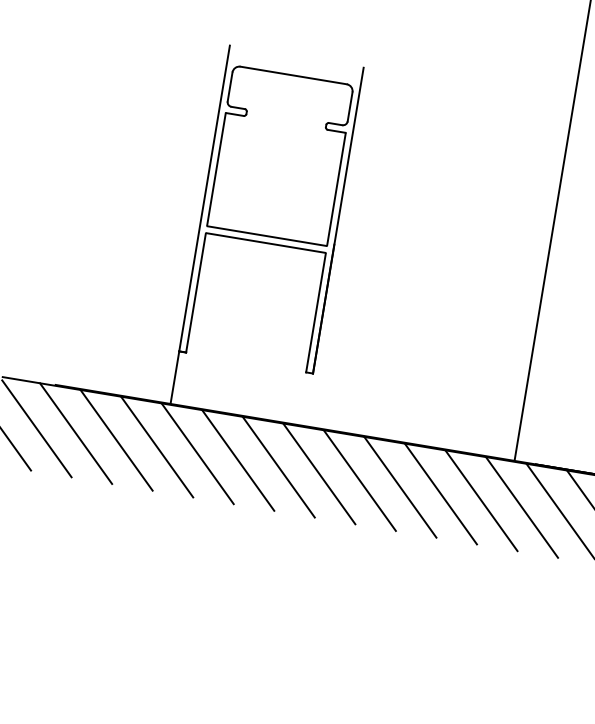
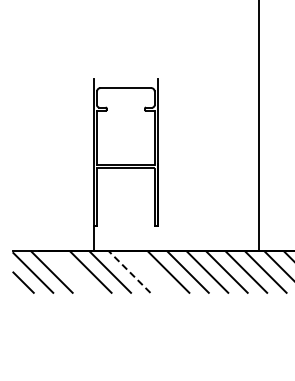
line: (117, 439) -> (71, 271), removed
line: (237, 459) -> (129, 271), solid -> dashed
line: (277, 465) -> (148, 271), removed

